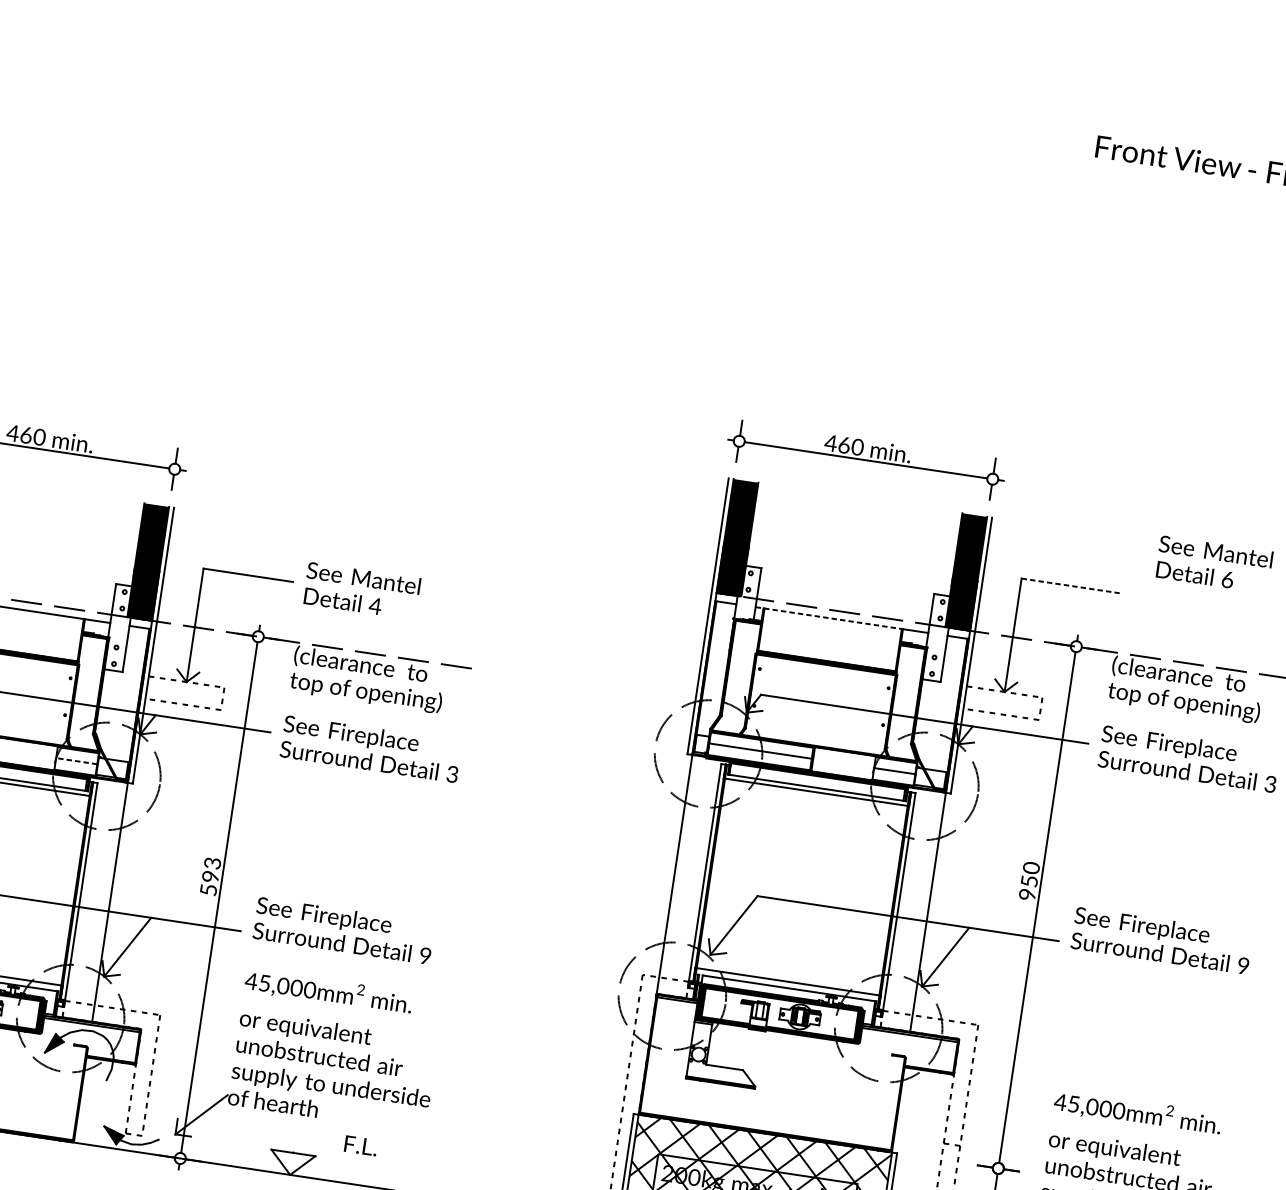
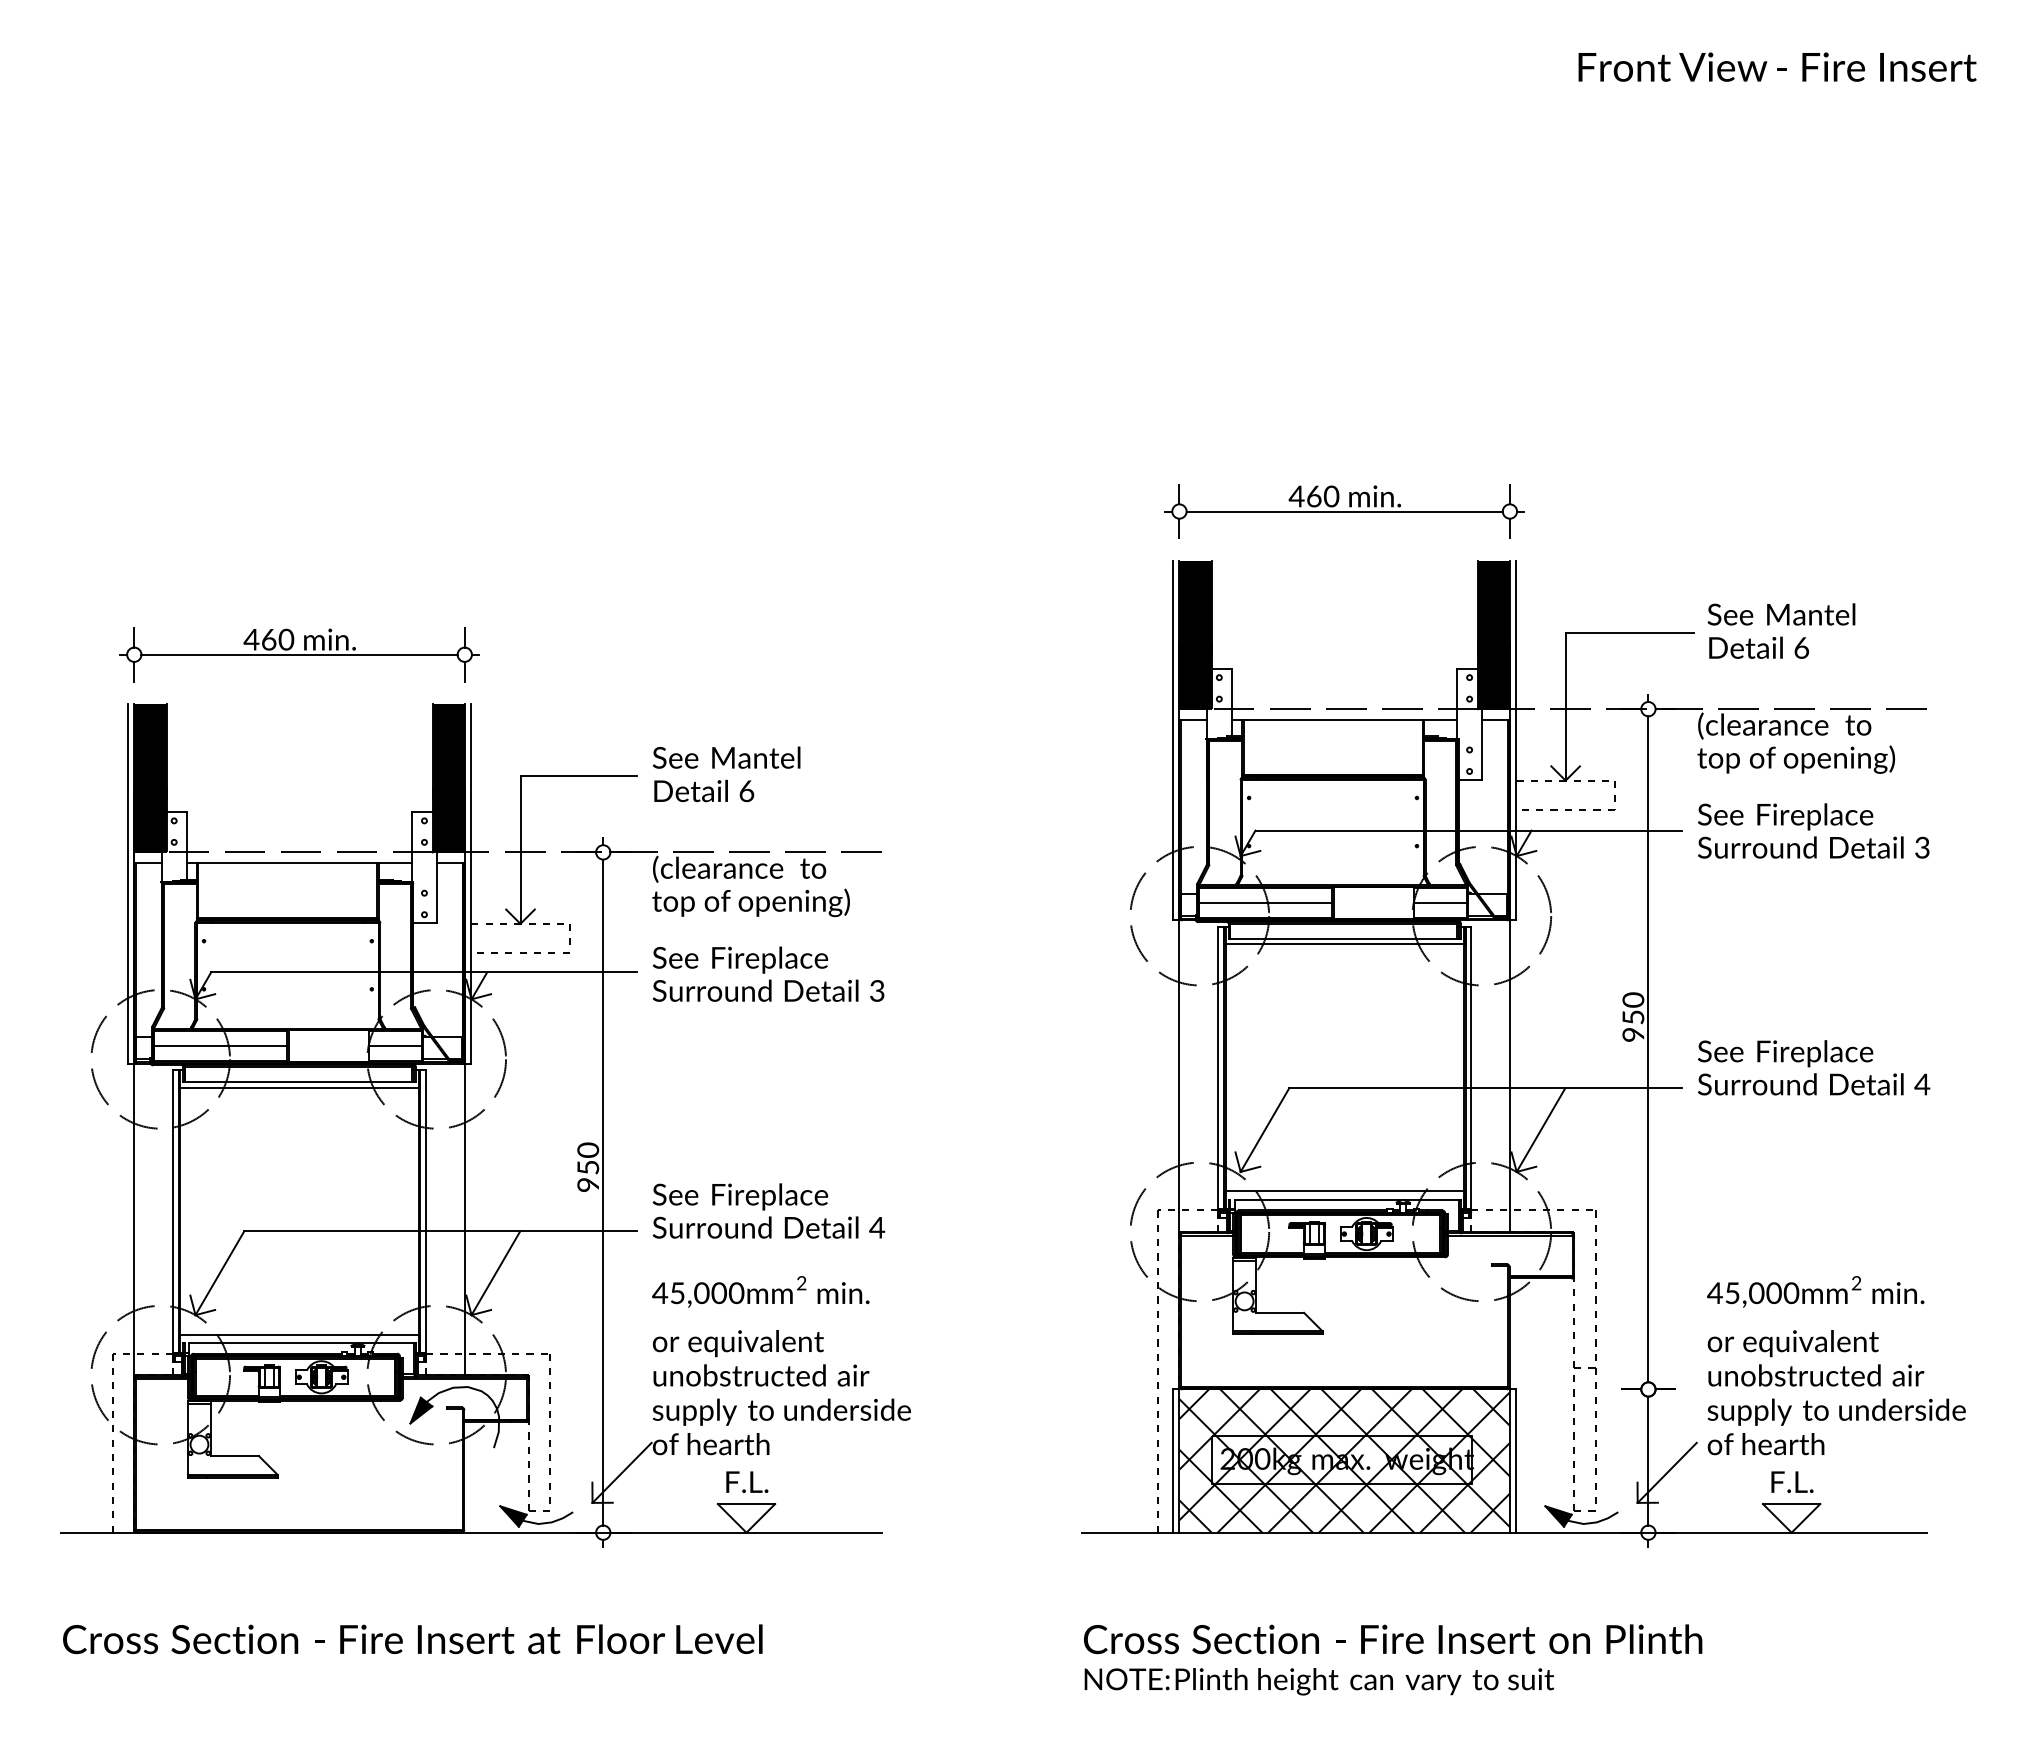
text: (1214, 564) -> (1781, 630), moved
line: (1070, 585) -> (1629, 632), dashed -> solid
text: (375, 606) -> (746, 791), 4 -> 6
line: (829, 617) -> (1327, 719), dashed -> solid
line: (76, 761) -> (395, 1045), dashed -> solid
text: (210, 875) -> (588, 1166), 593 -> 950
text: (425, 955) -> (877, 1227), 9 -> 4
text: (1243, 965) -> (1922, 1084), 9 -> 4
text: (361, 1145) -> (747, 1481), moved

